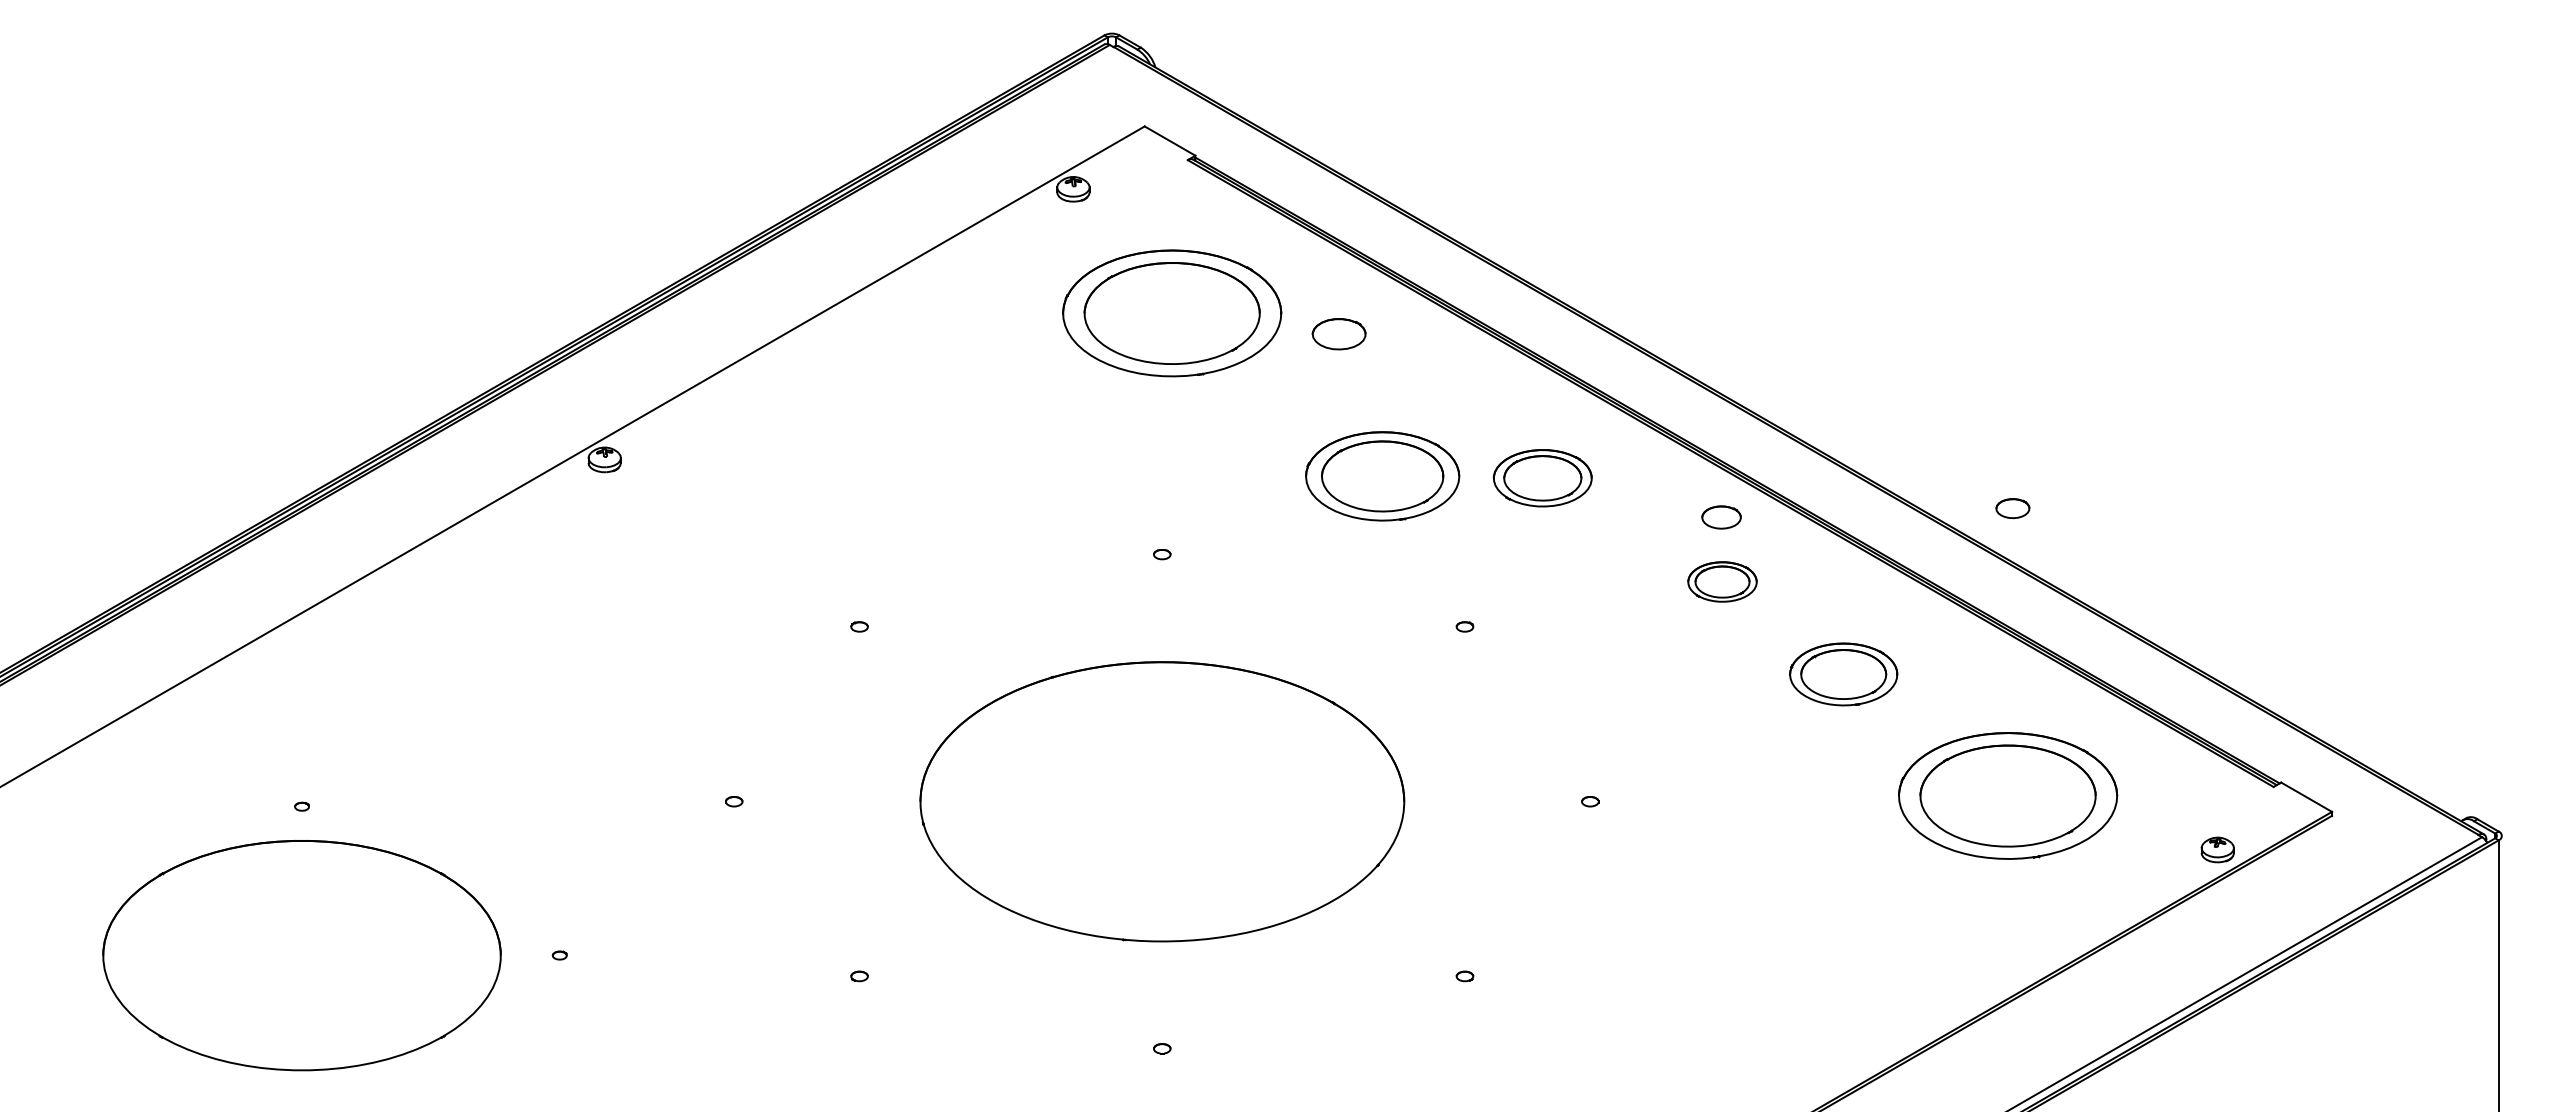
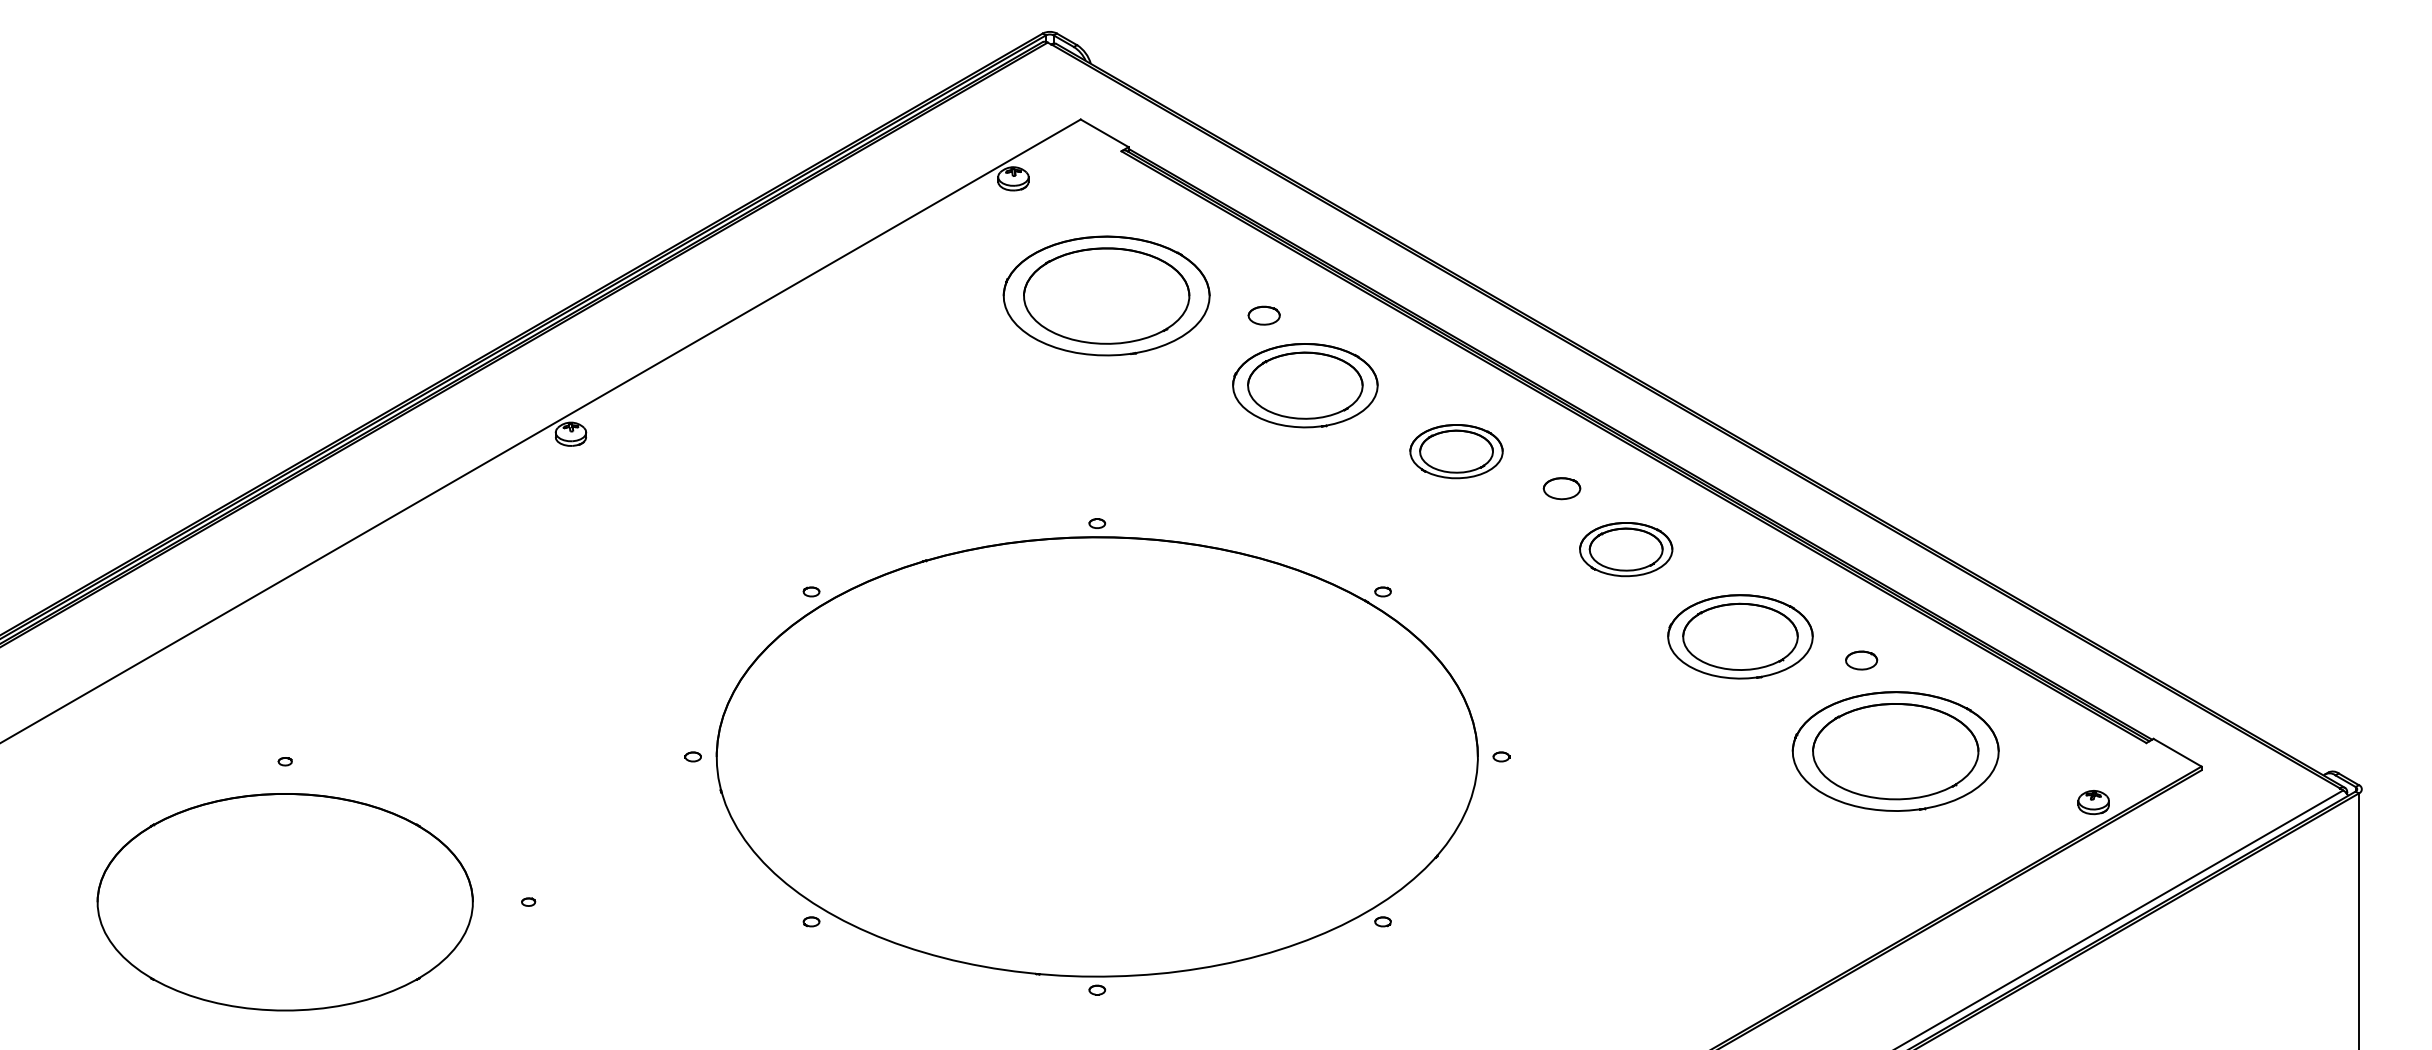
part: (1338, 334) -> (1263, 315), size x0.62
part: (1382, 476) -> (1305, 385), moved
part: (2012, 508) -> (1861, 660), moved
part: (1721, 517) -> (1561, 488), moved
part: (1722, 581) -> (1626, 549), size x1.43
part: (1843, 674) -> (1740, 636), size x1.43
part: (1162, 801) -> (1097, 756), size x1.67

